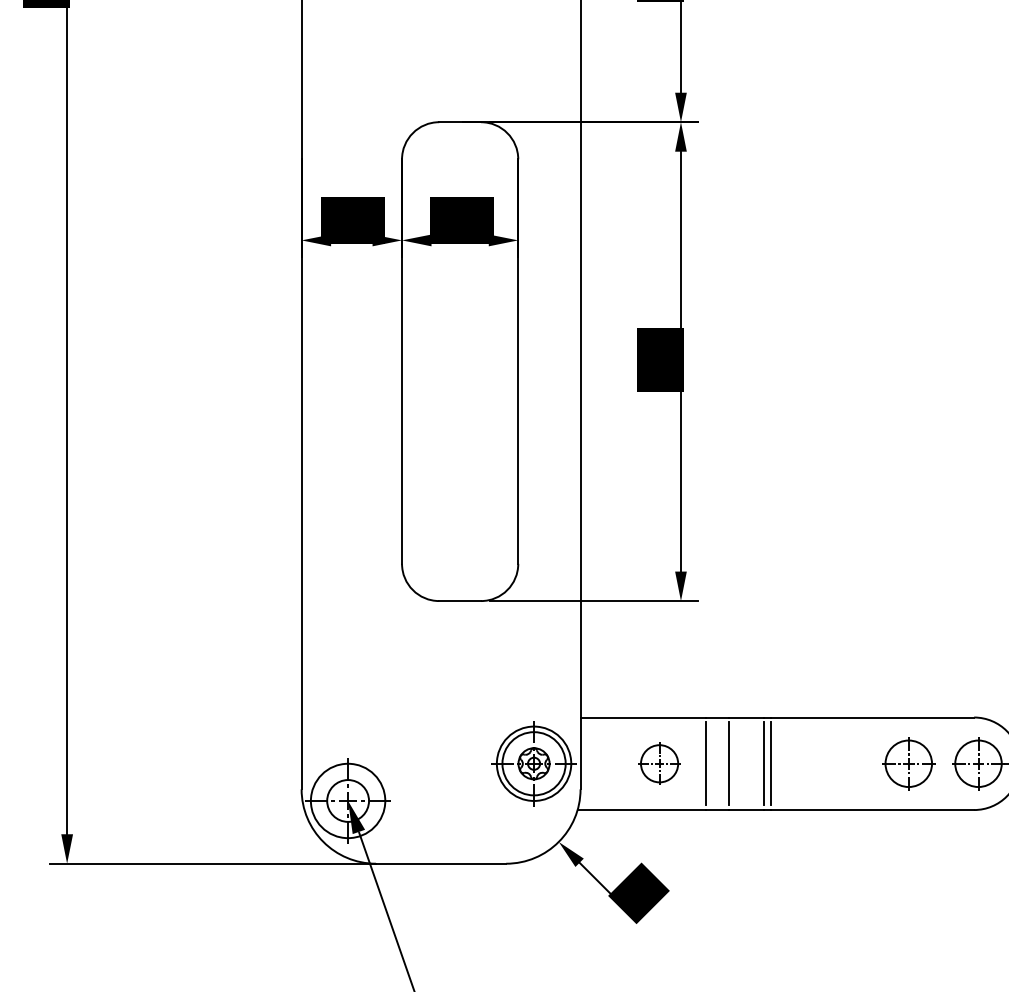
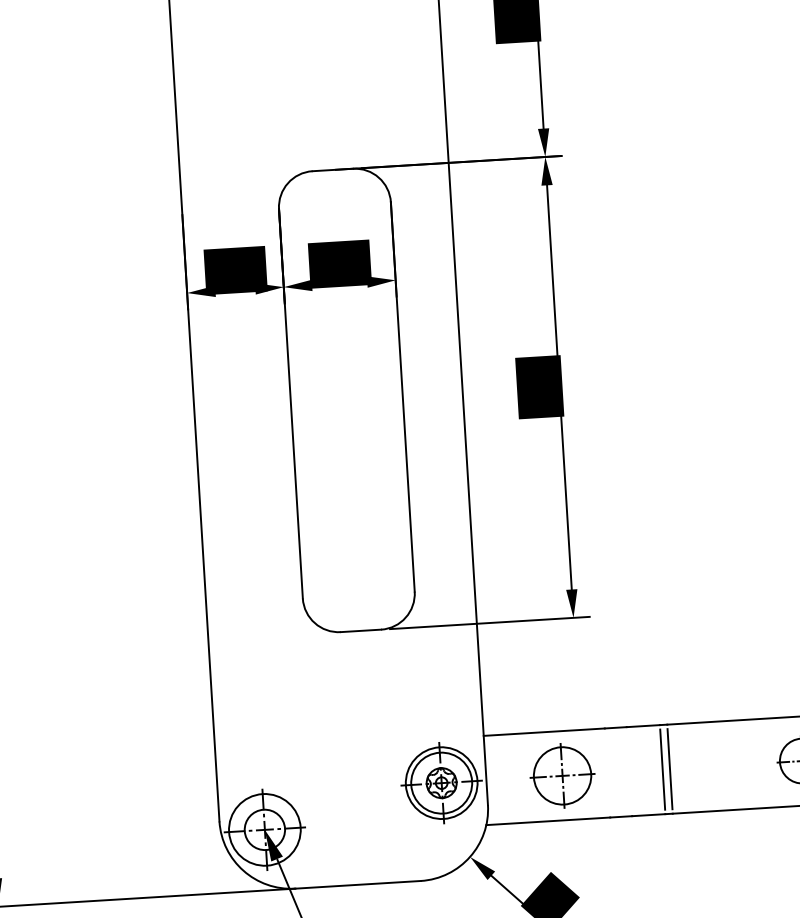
part: (659, 763) -> (562, 775), size x1.6
line: (706, 763) -> (607, 772), removed
line: (729, 763) -> (629, 771), removed

